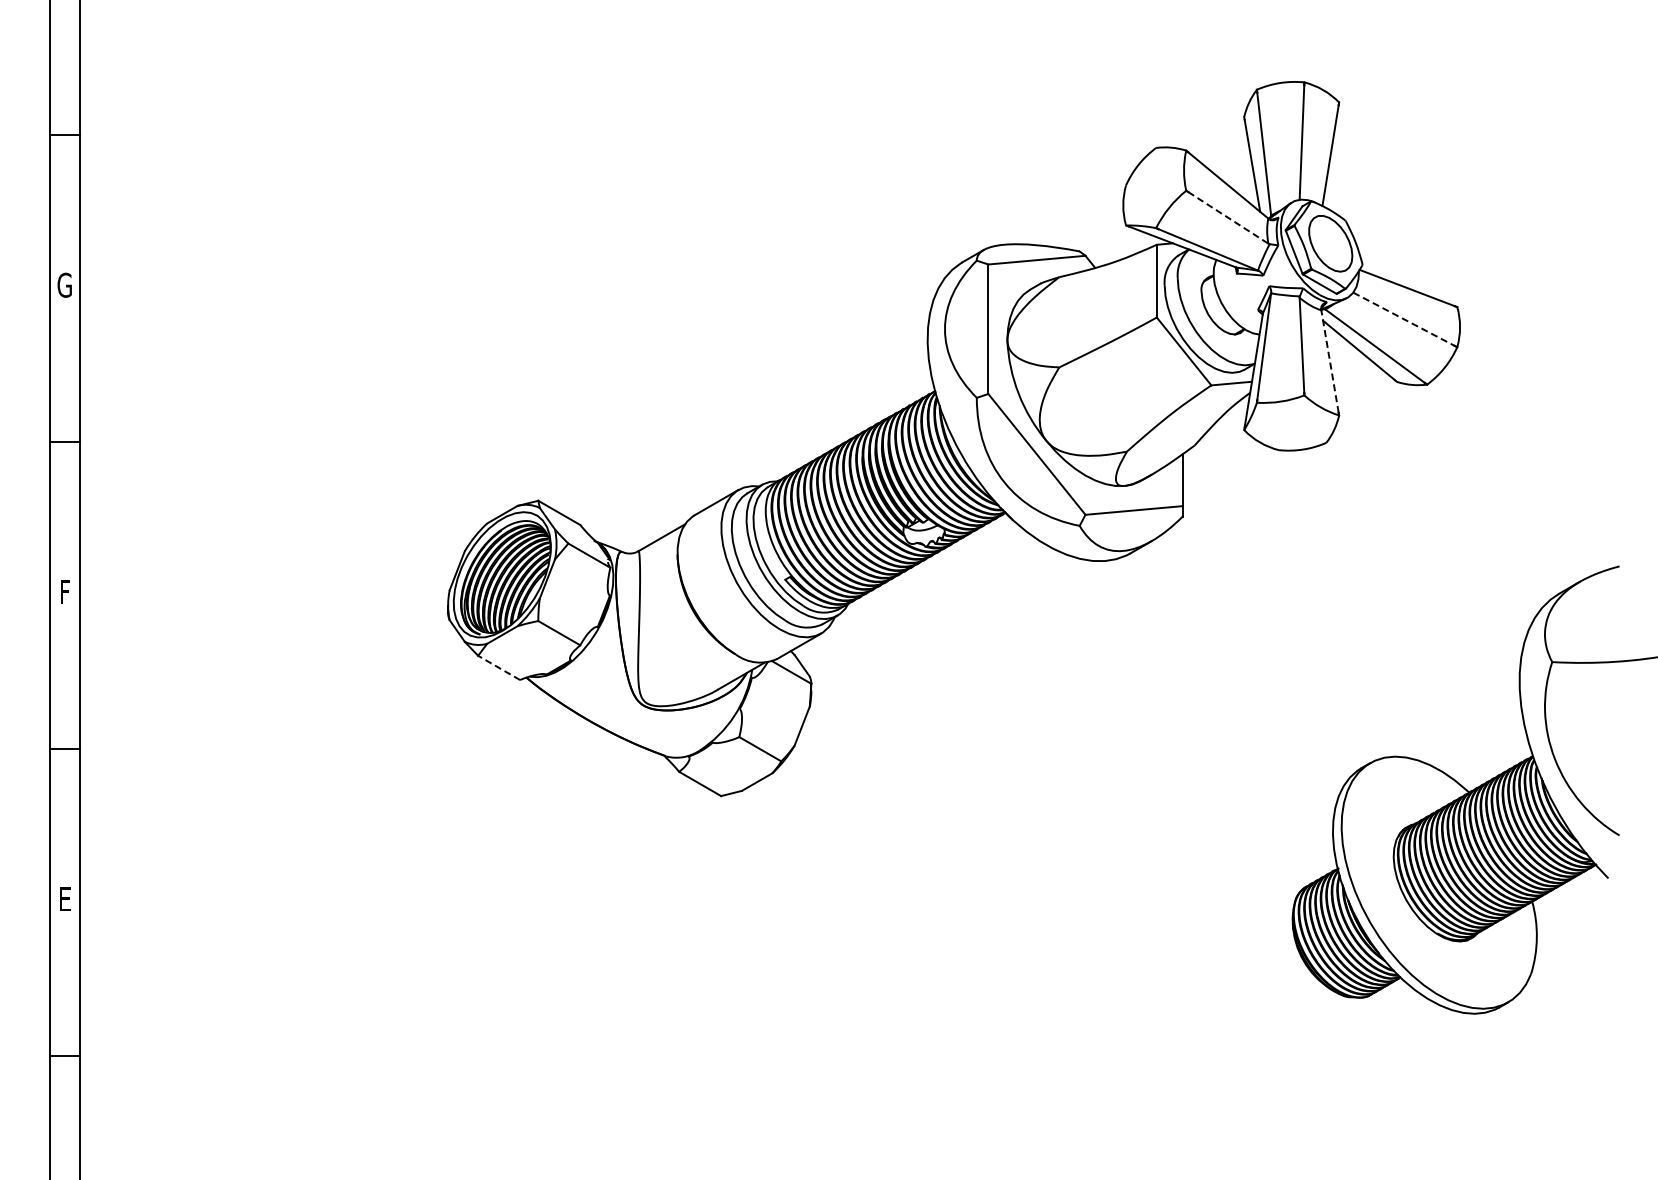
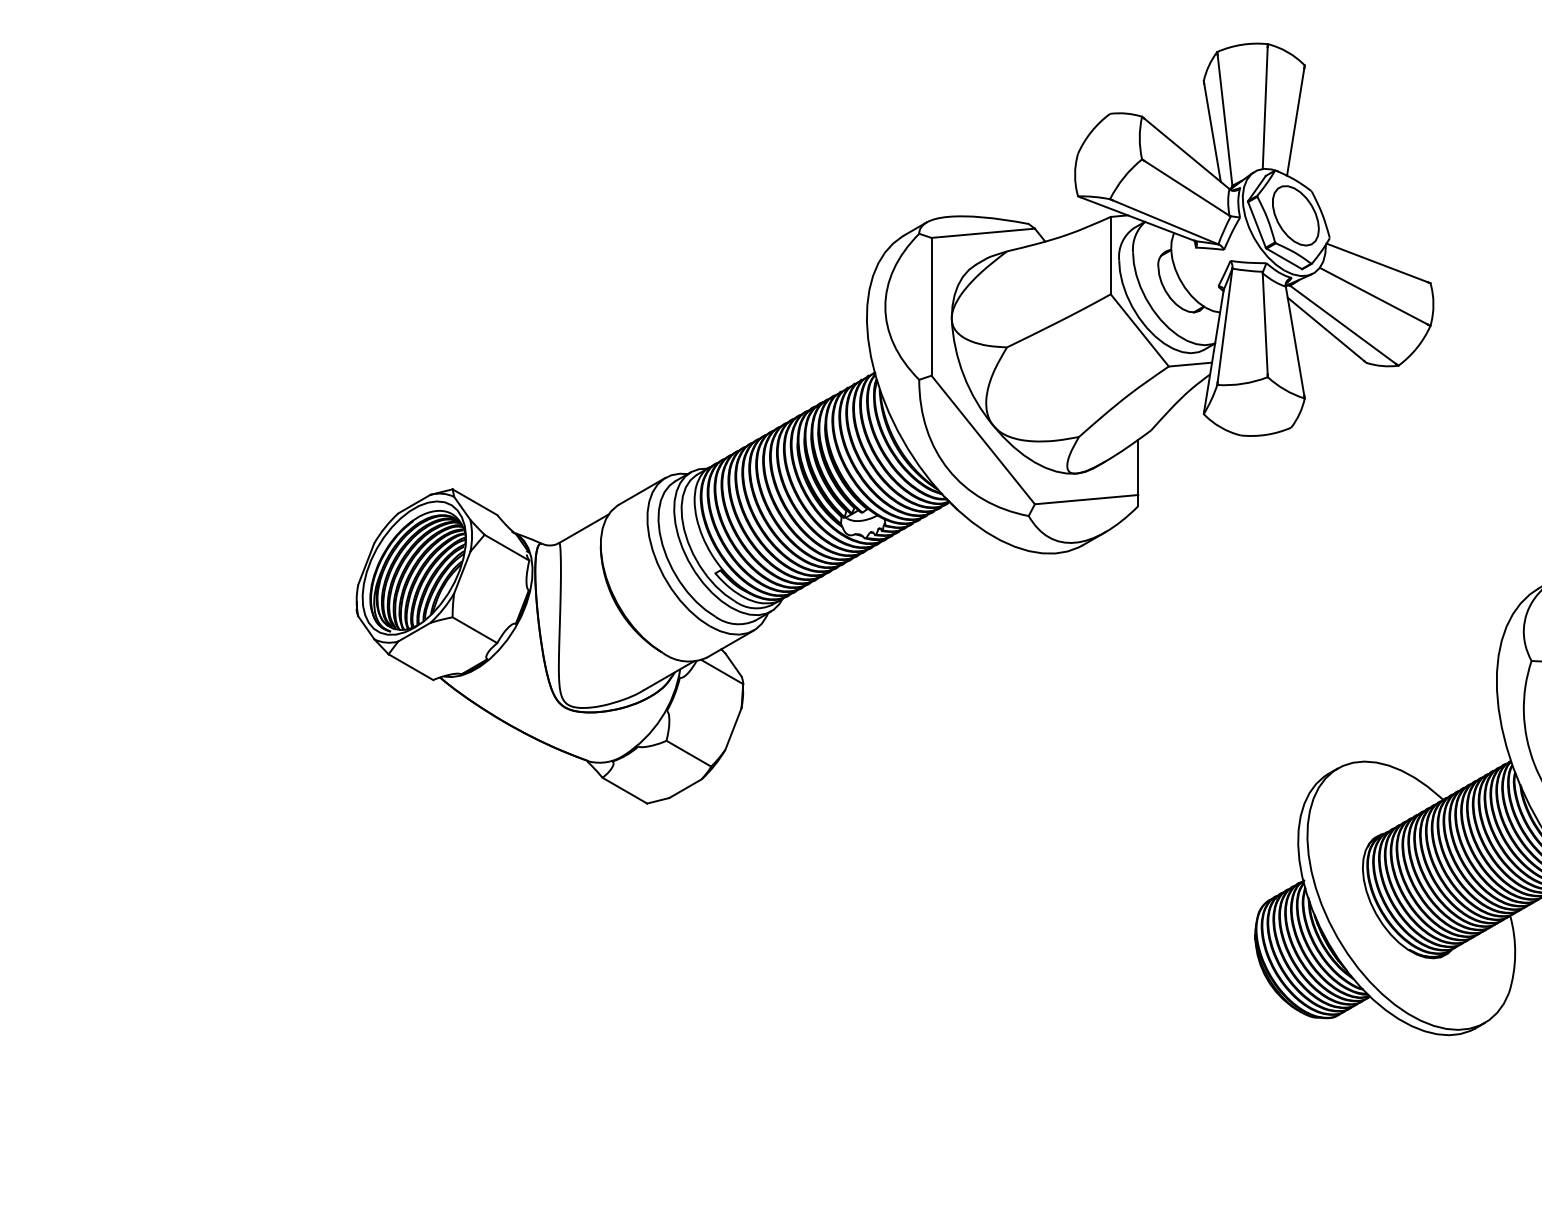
line: (1228, 217) -> (1187, 187), dashed -> solid
line: (1404, 319) -> (1374, 296), dashed -> solid
line: (1329, 361) -> (1294, 341), dashed -> solid
line: (498, 667) -> (410, 666), dashed -> solid

